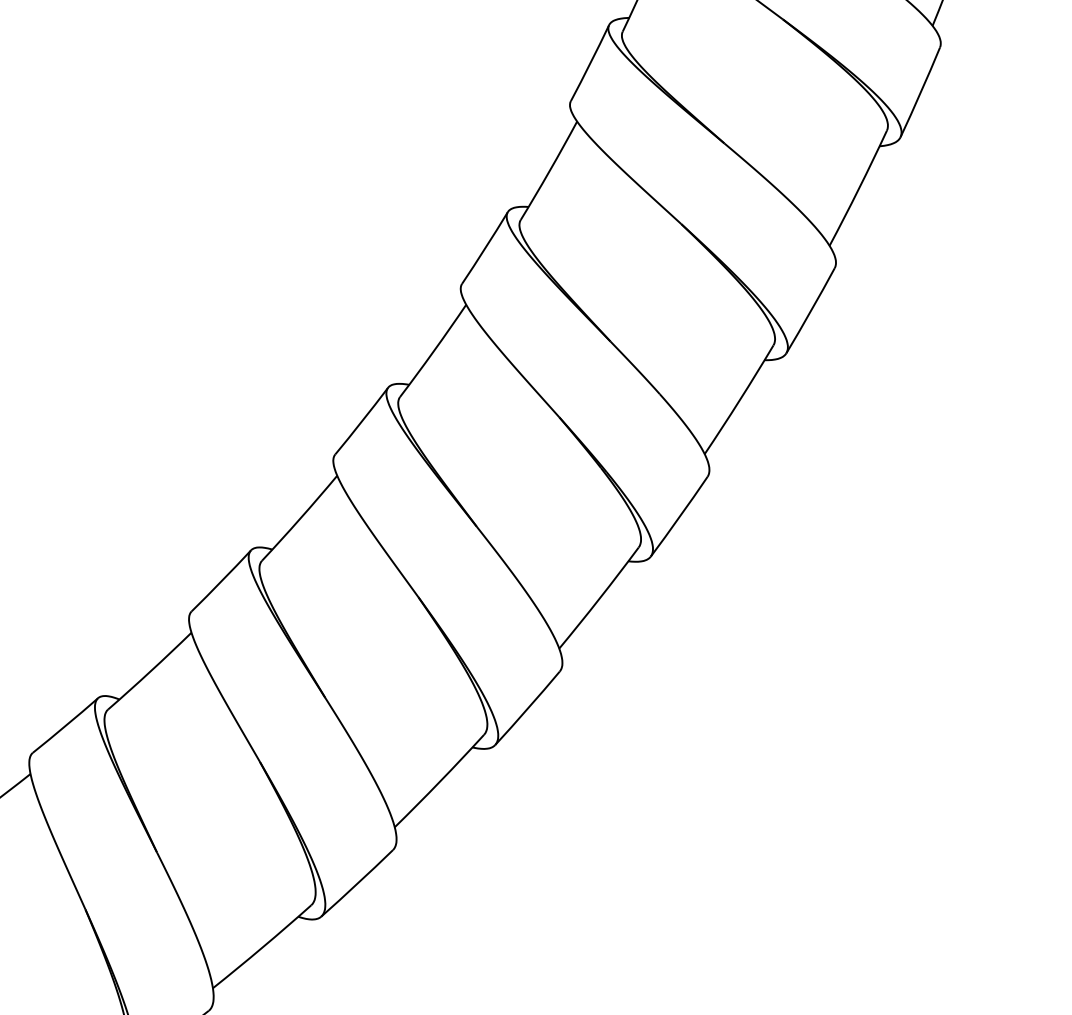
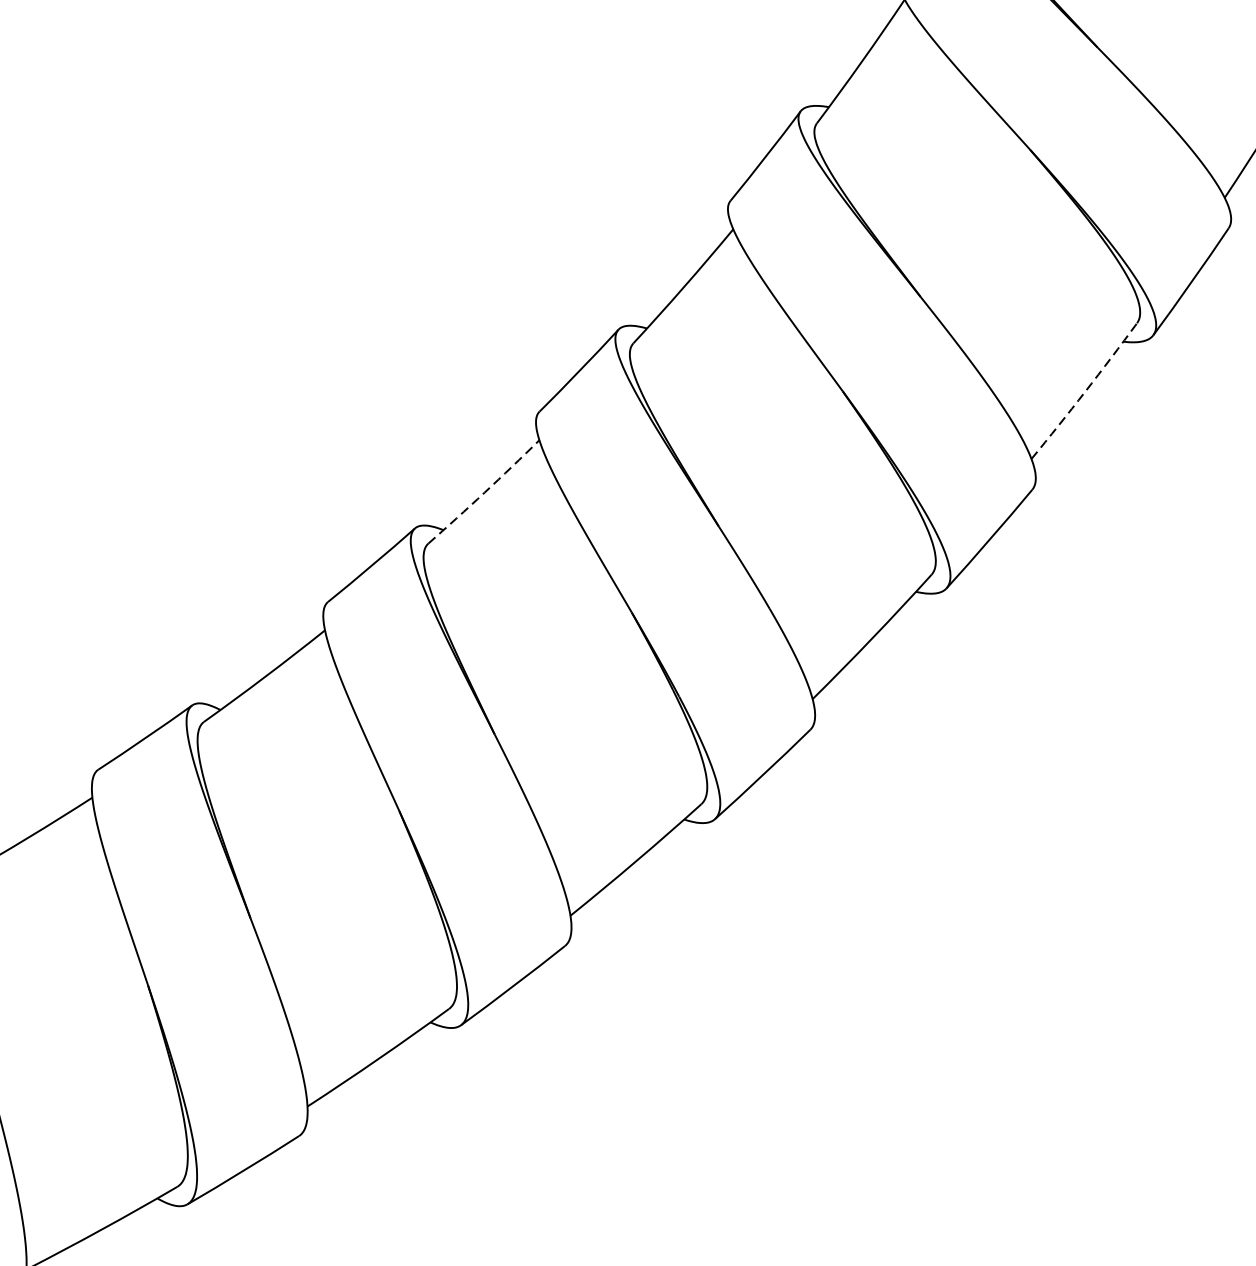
arc: (859, 188) -> (1085, 391), solid -> dashed
arc: (433, 351) -> (484, 492), solid -> dashed

